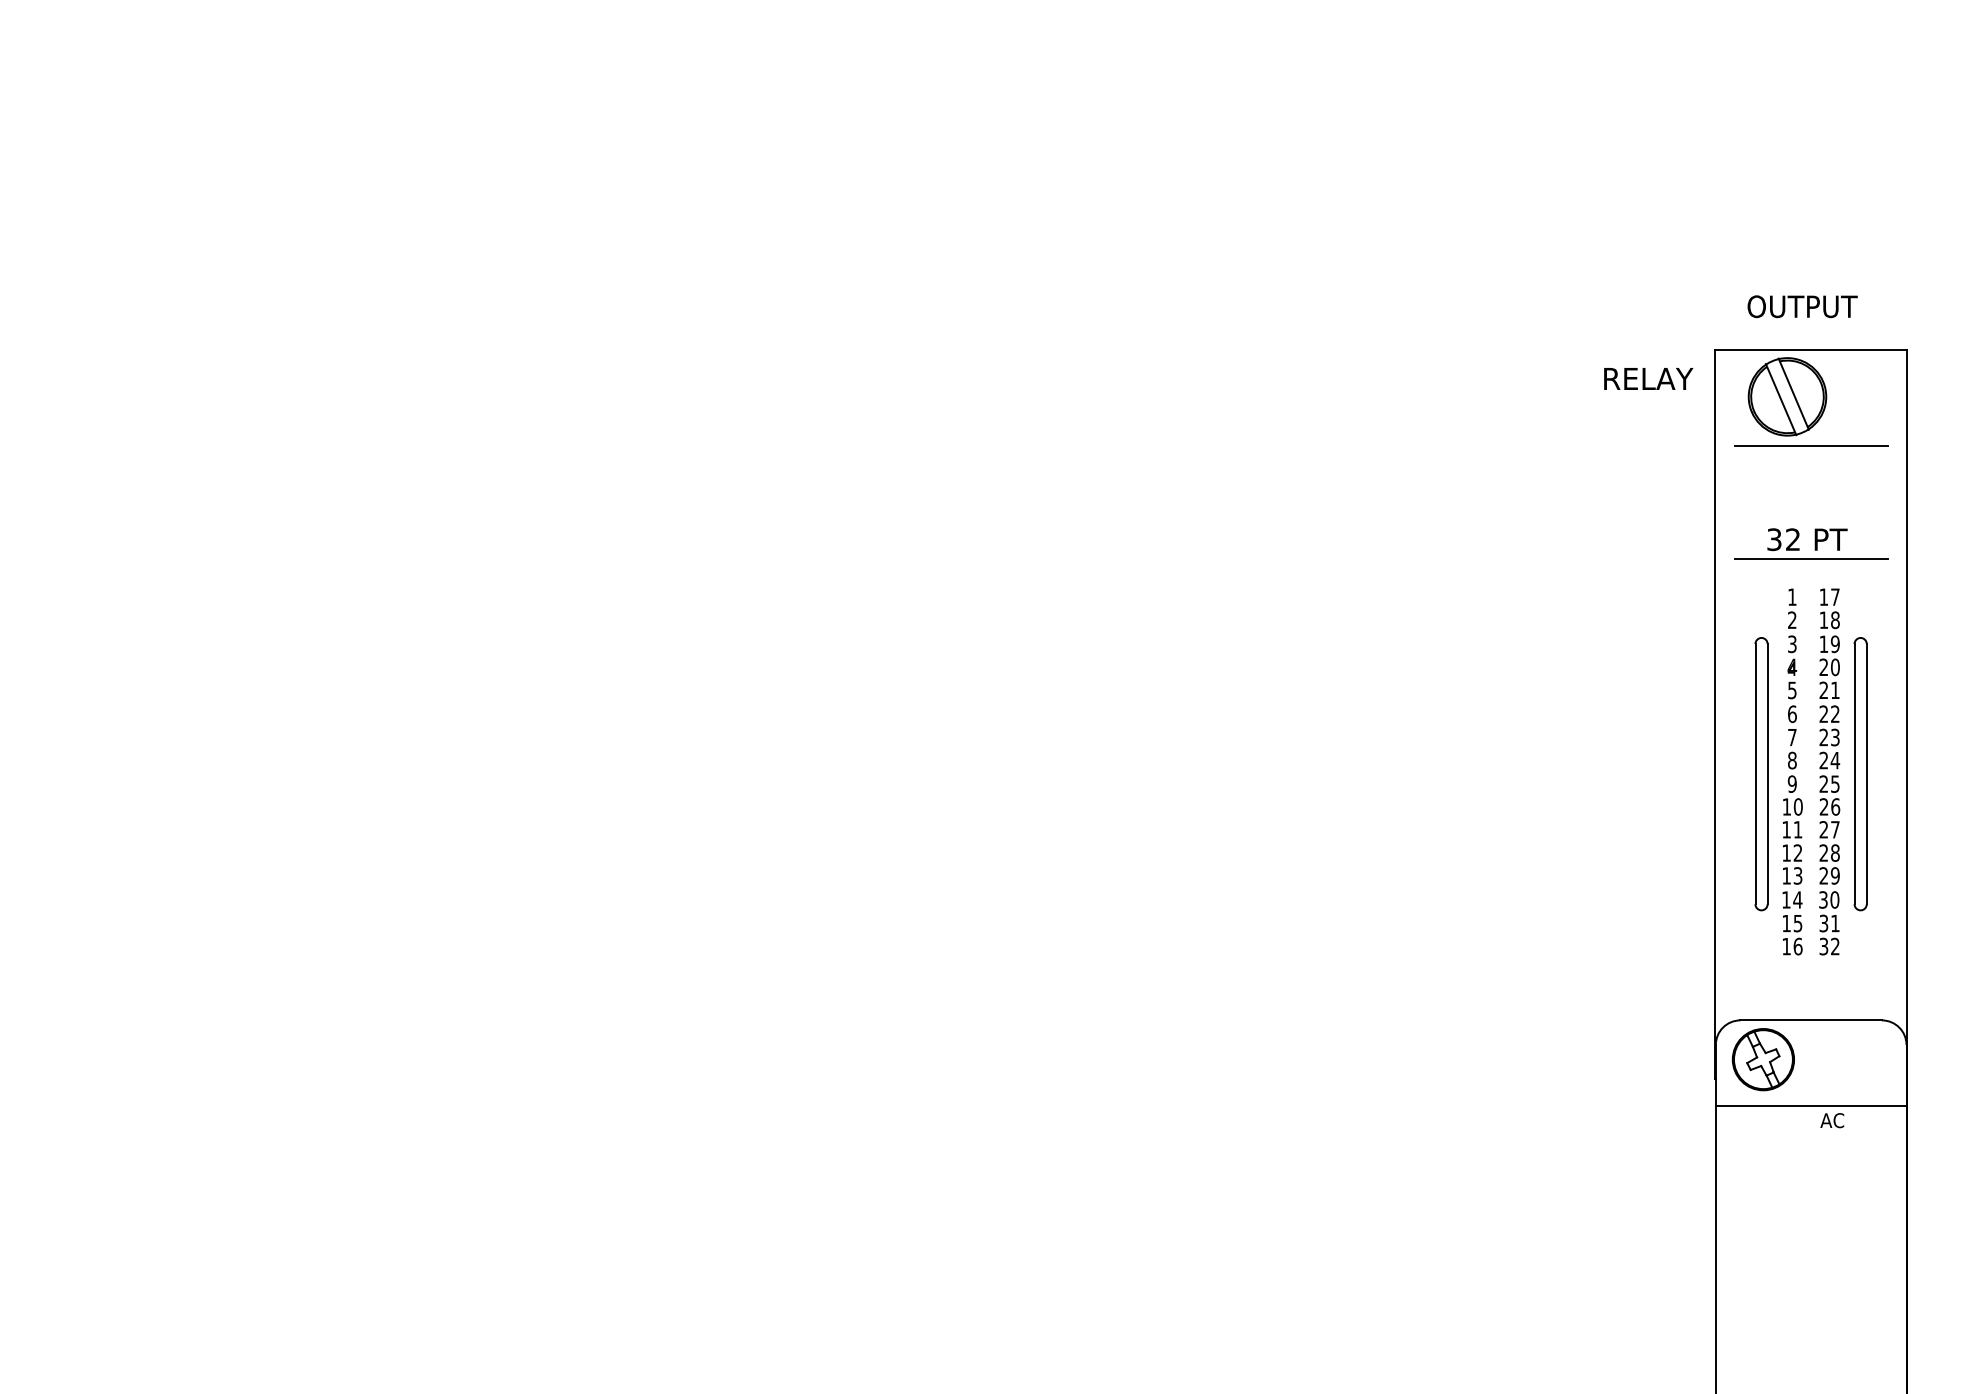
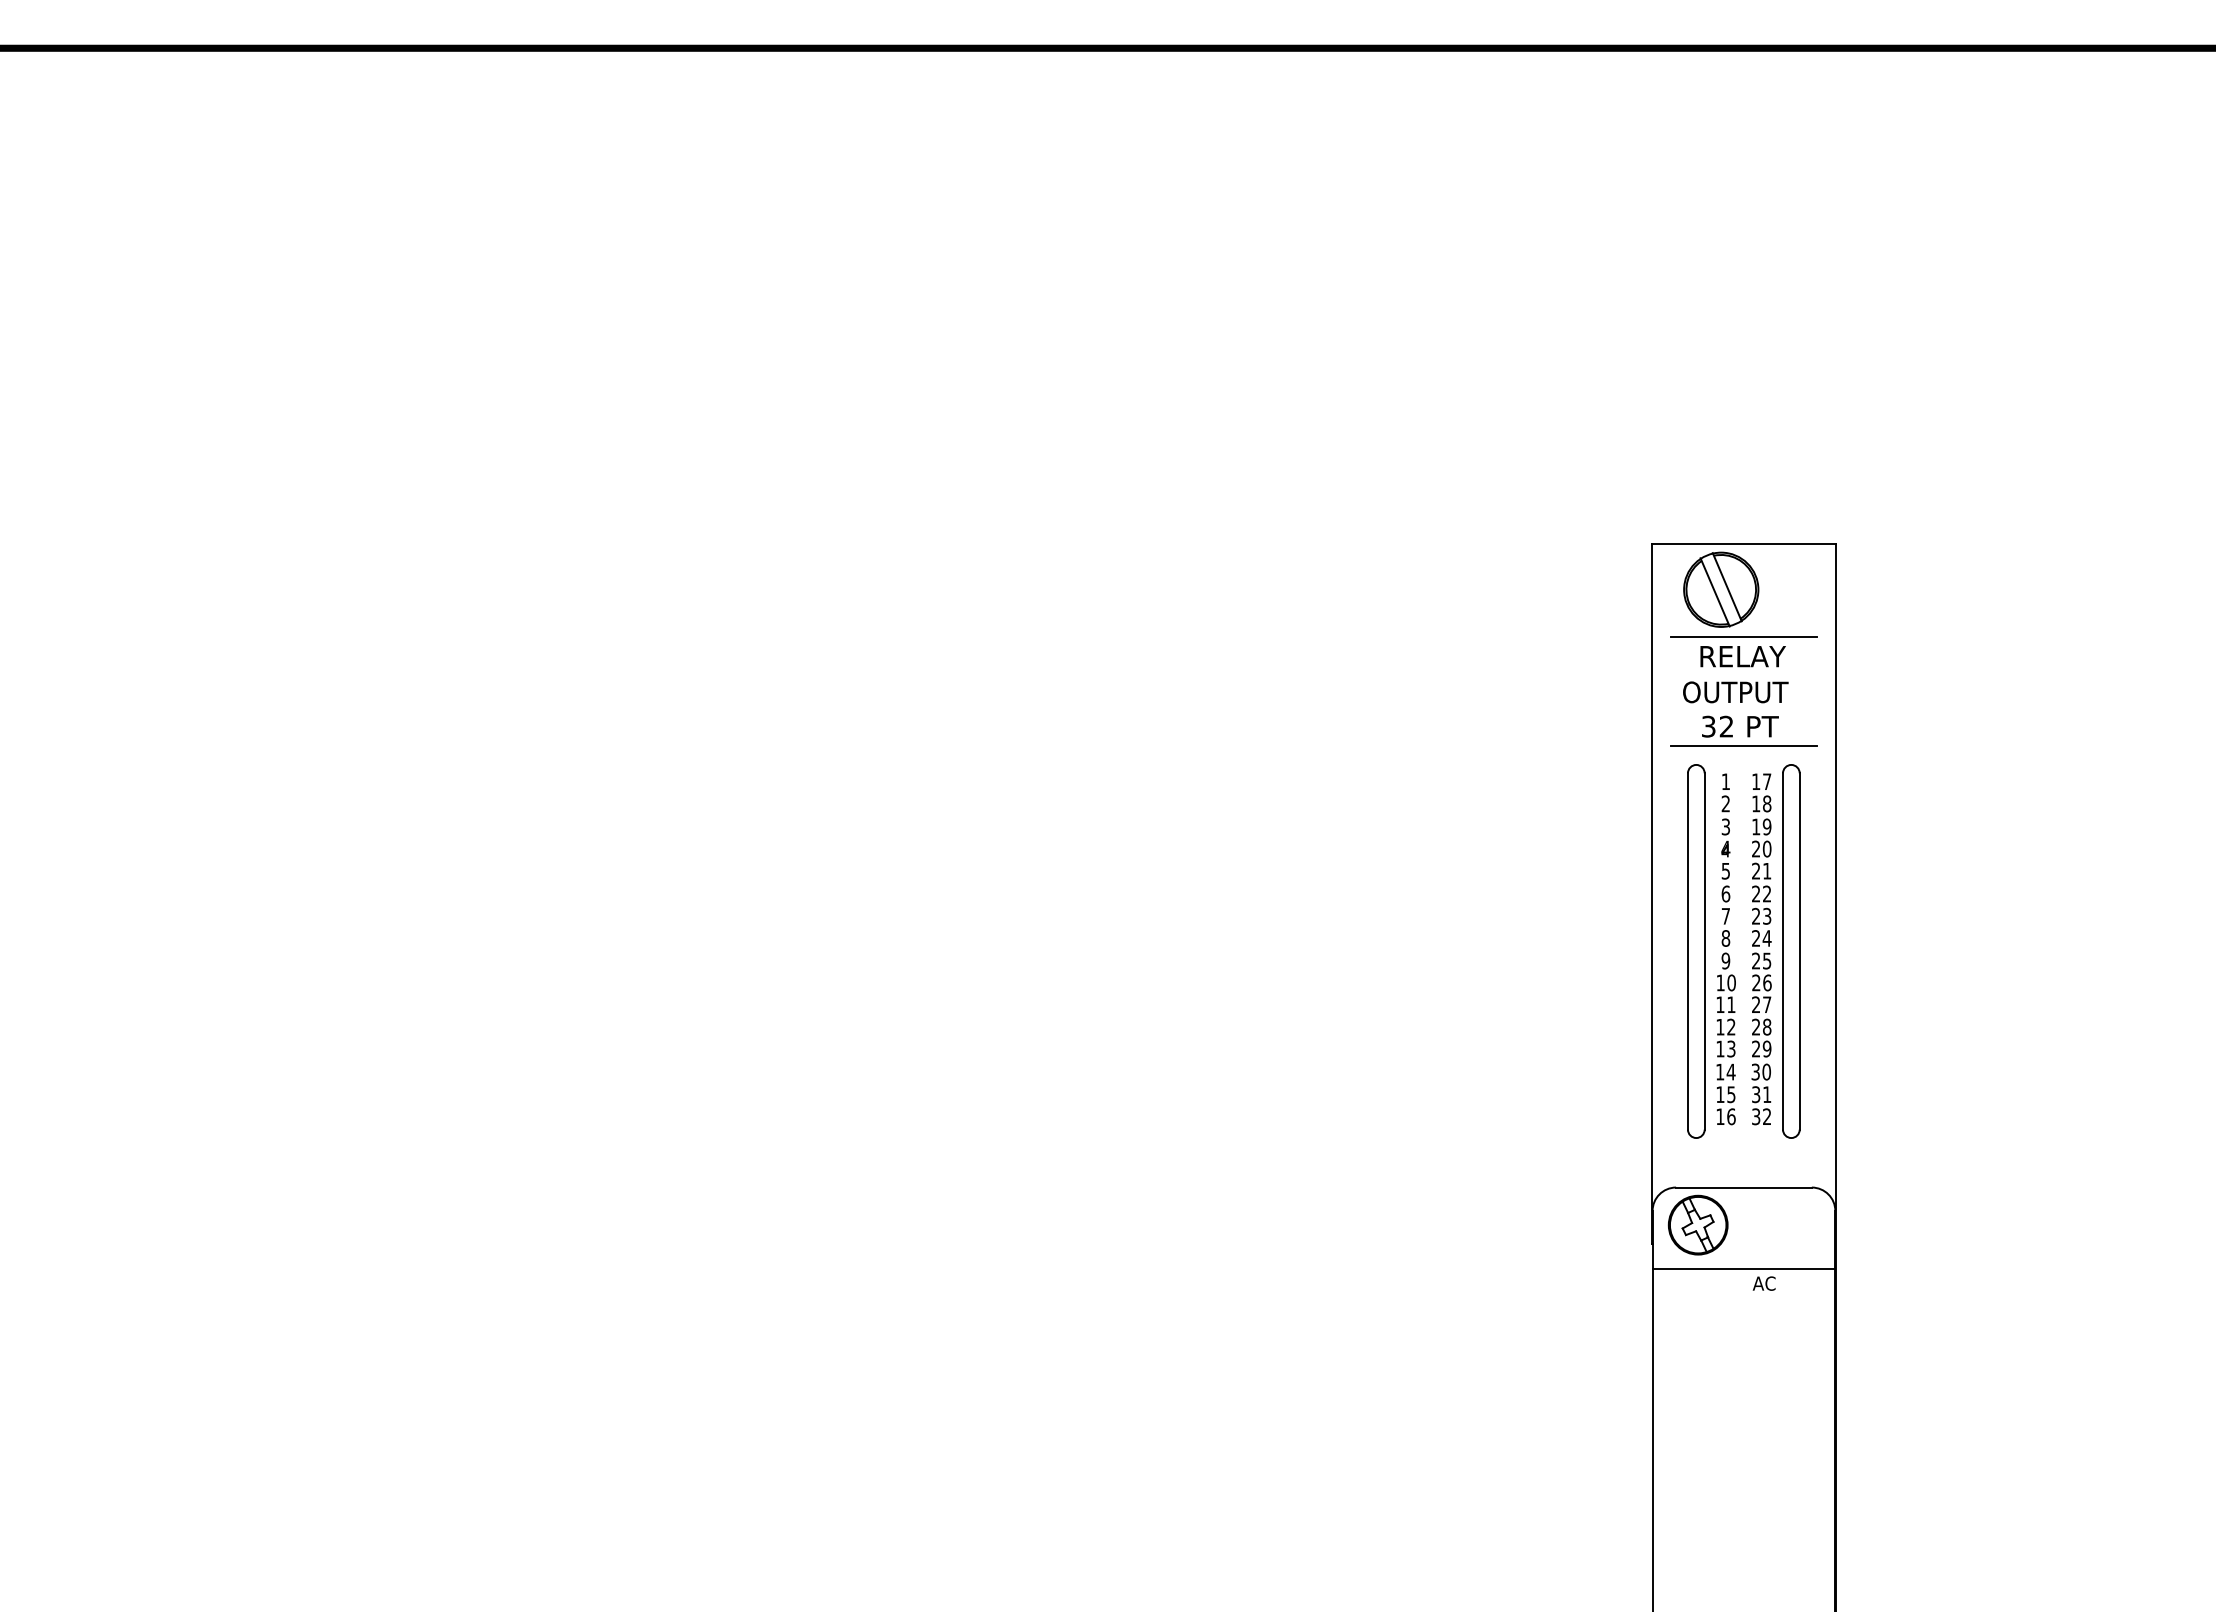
text: (1802, 306) -> (1735, 692), moved
text: (1647, 378) -> (1742, 656), moved
part: (1761, 774) -> (1696, 951), size x1.43
part: (1860, 774) -> (1791, 951), size x1.43

